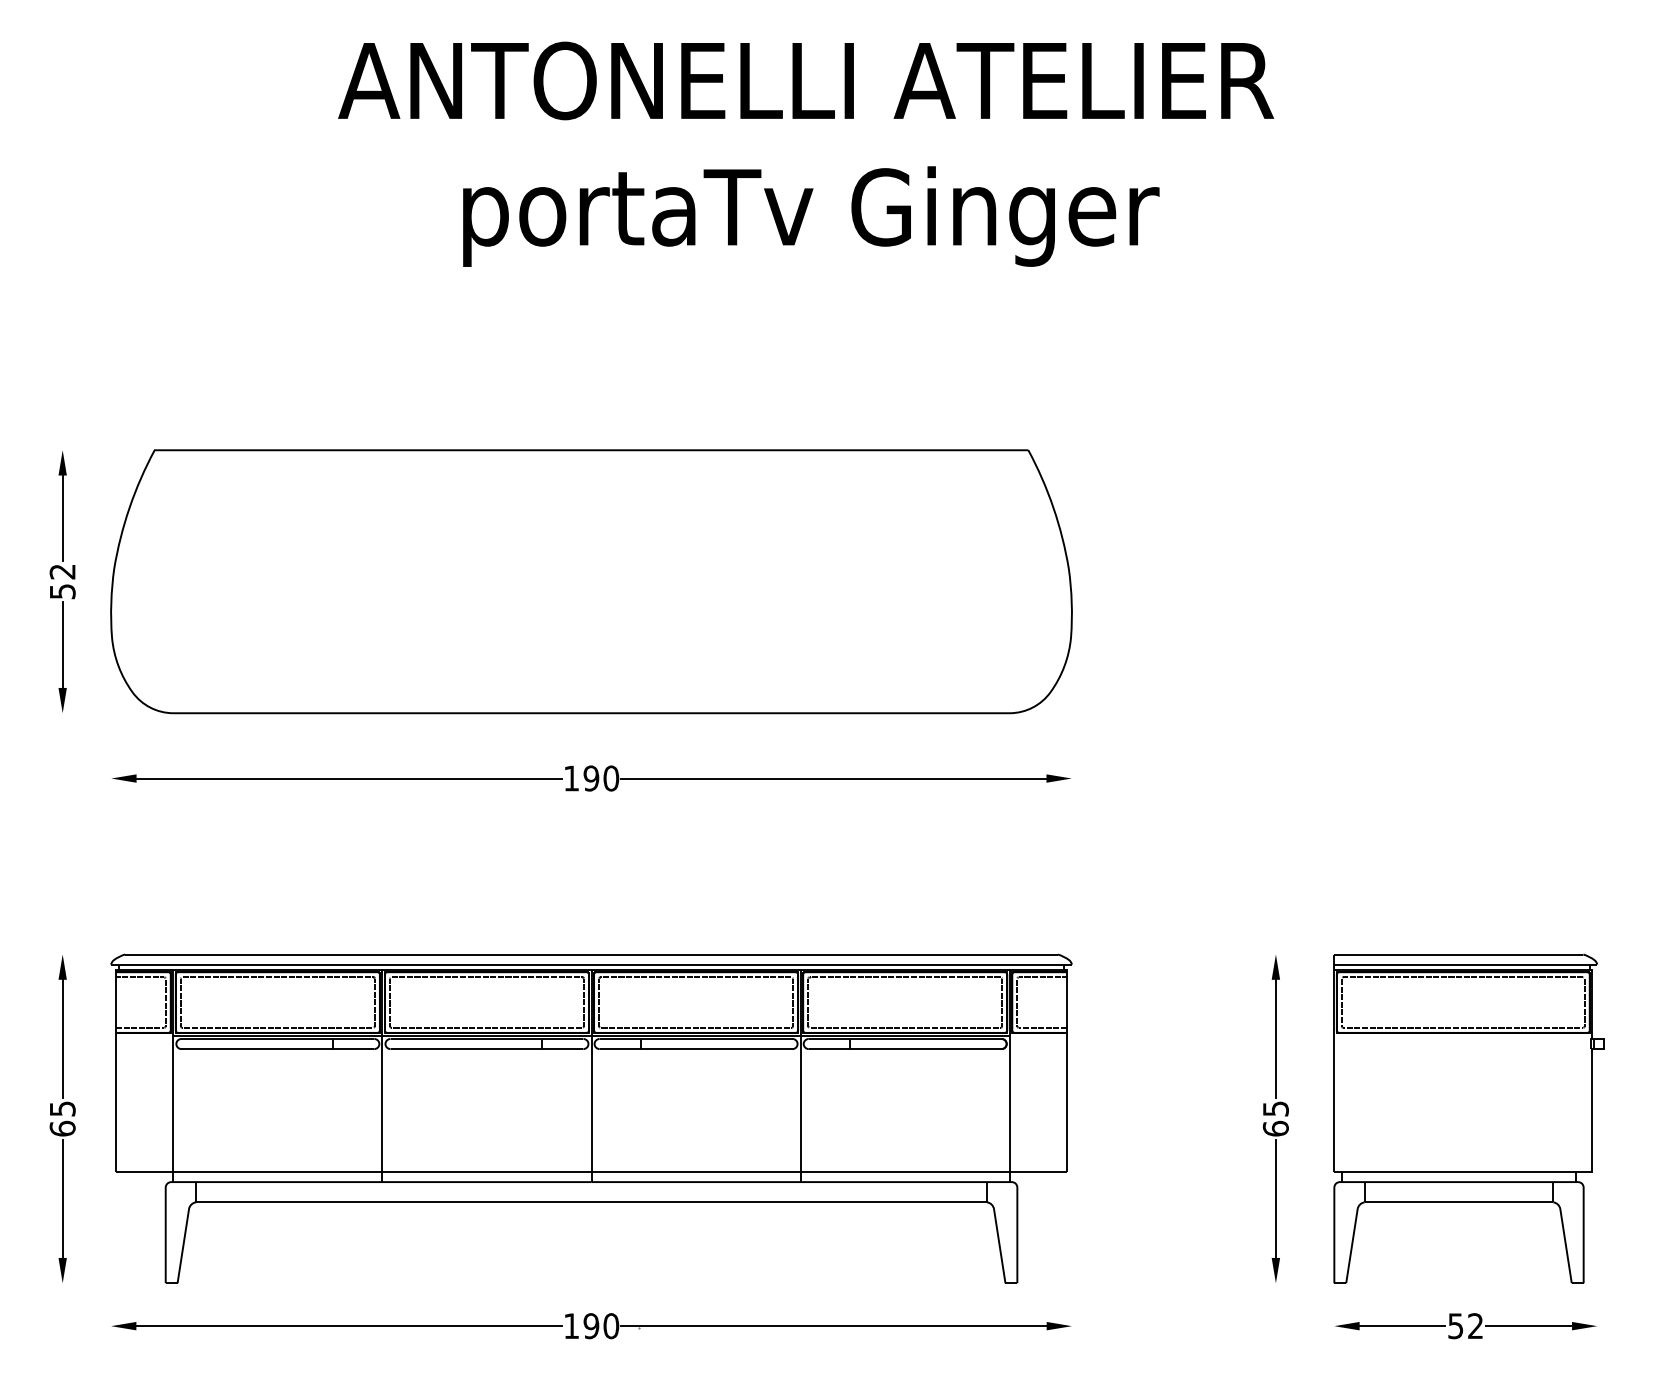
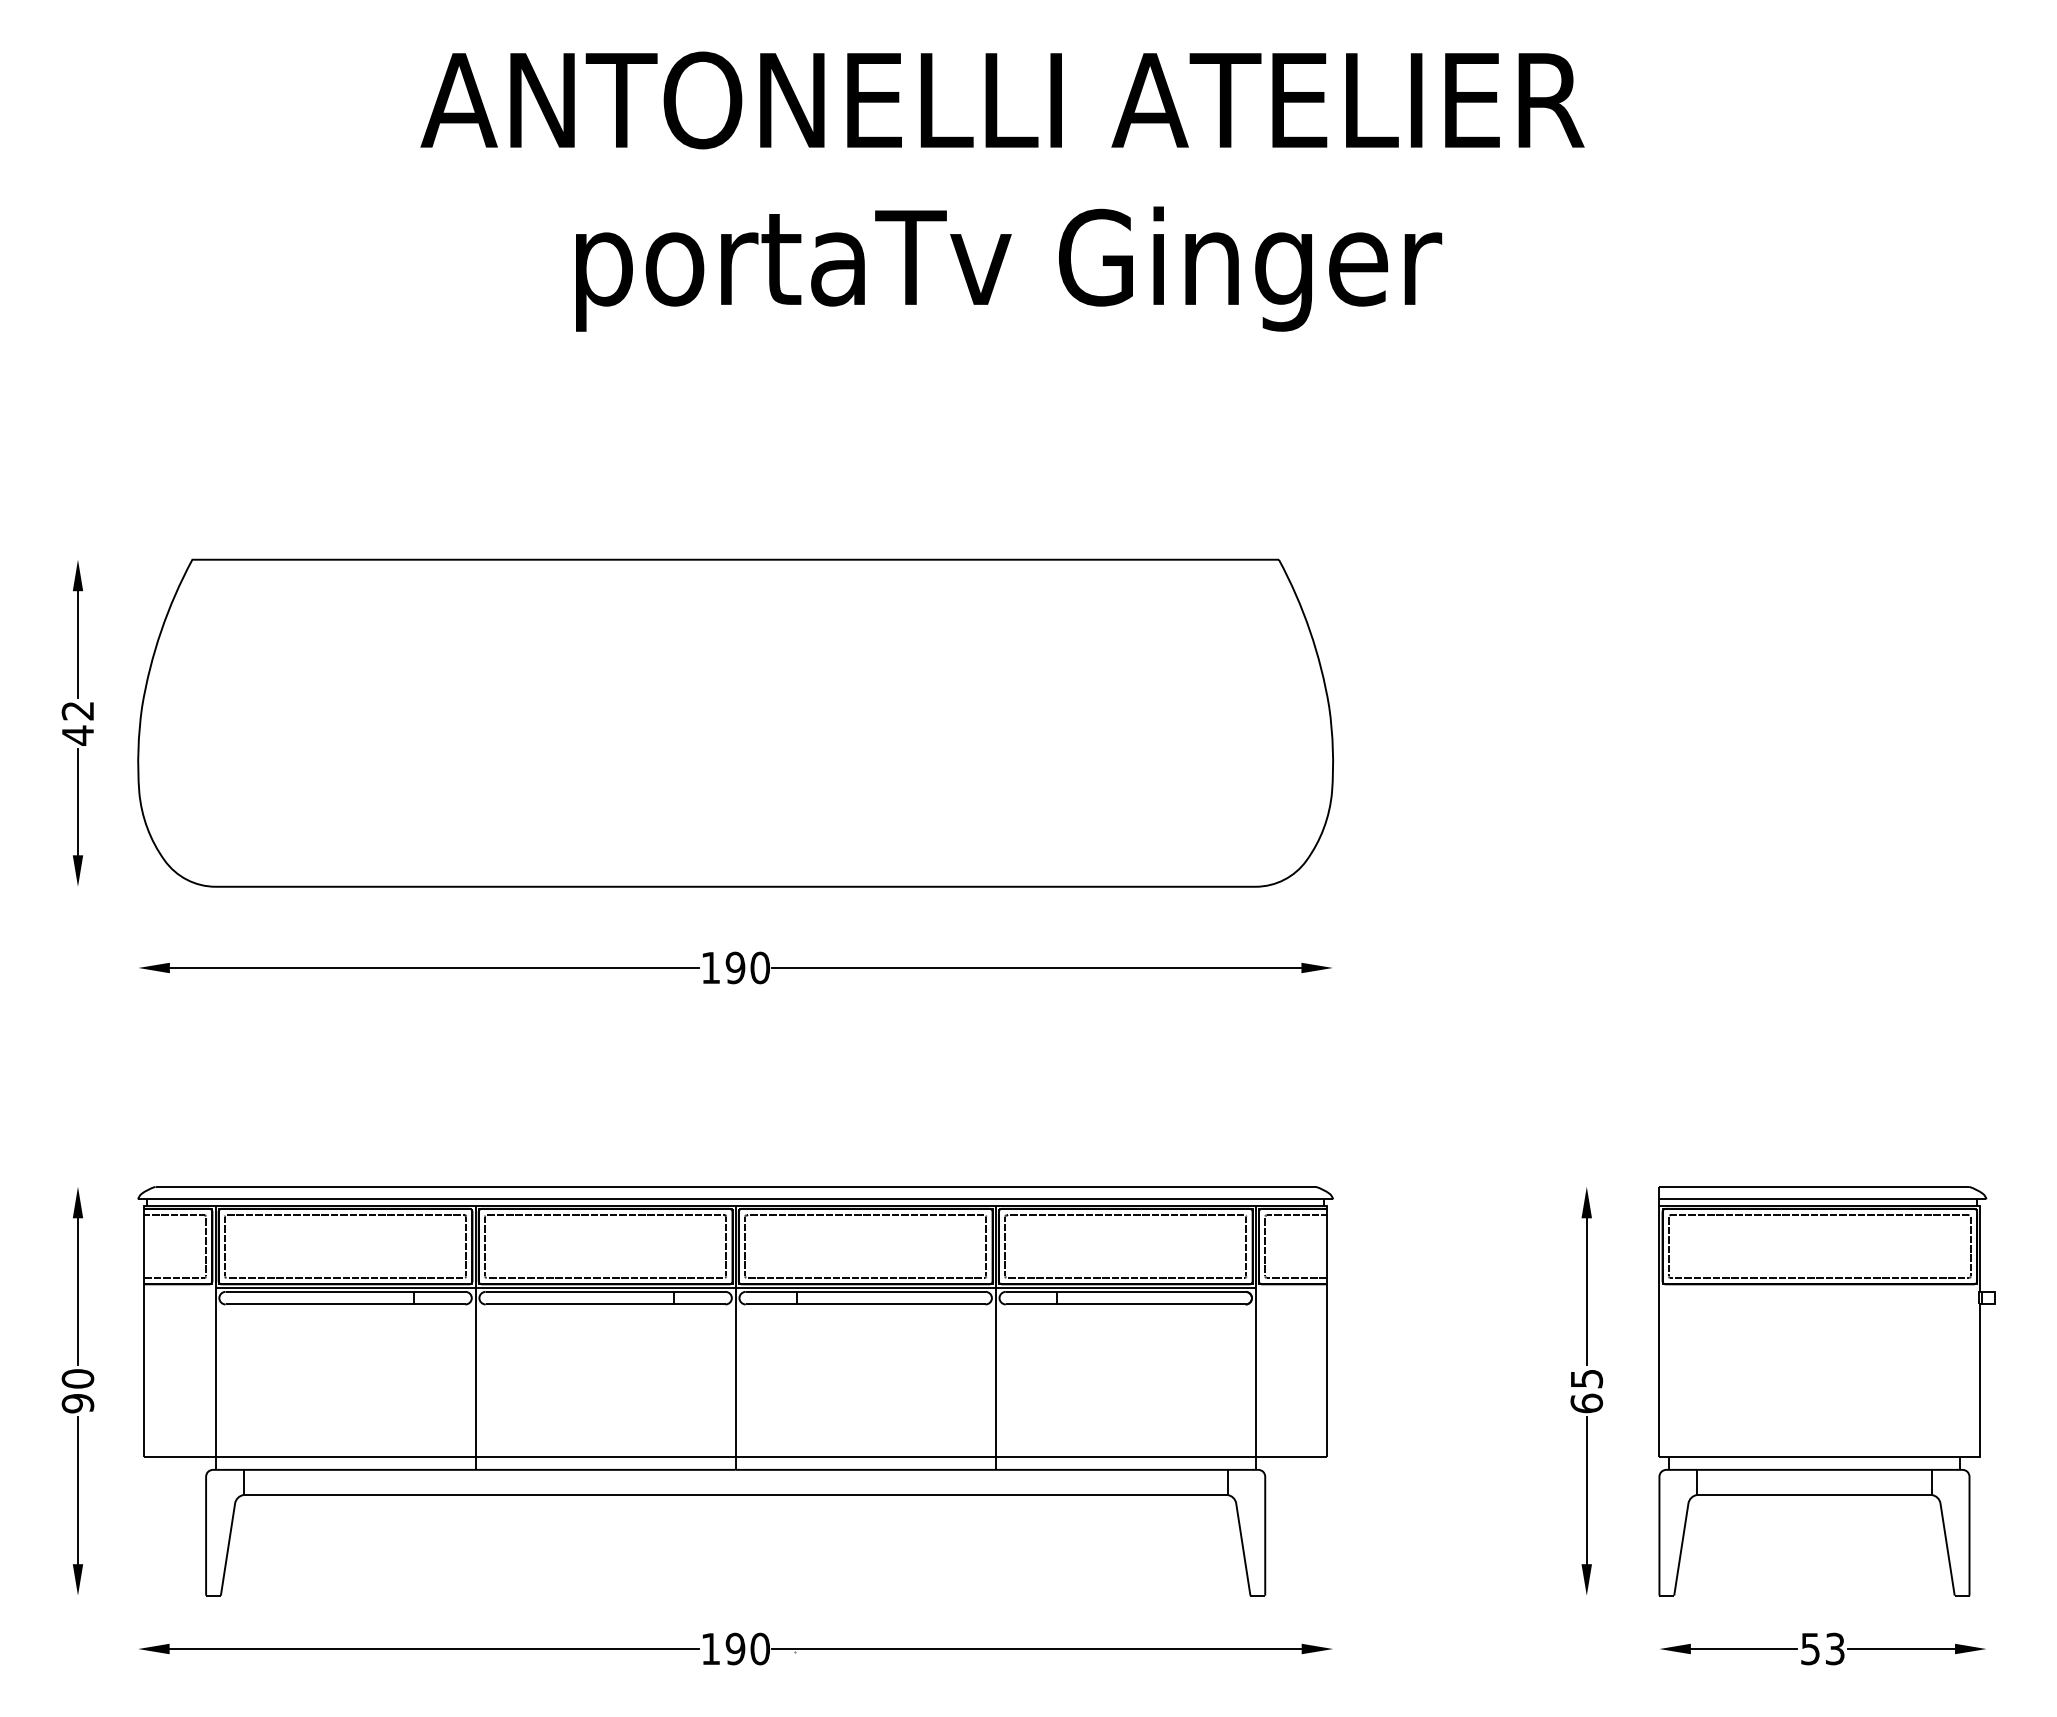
text: (63, 591) -> (78, 735), 52 -> 42
text: (62, 1119) -> (77, 1391), 65 -> 90
text: (1475, 1326) -> (1834, 1649), 52 -> 53

